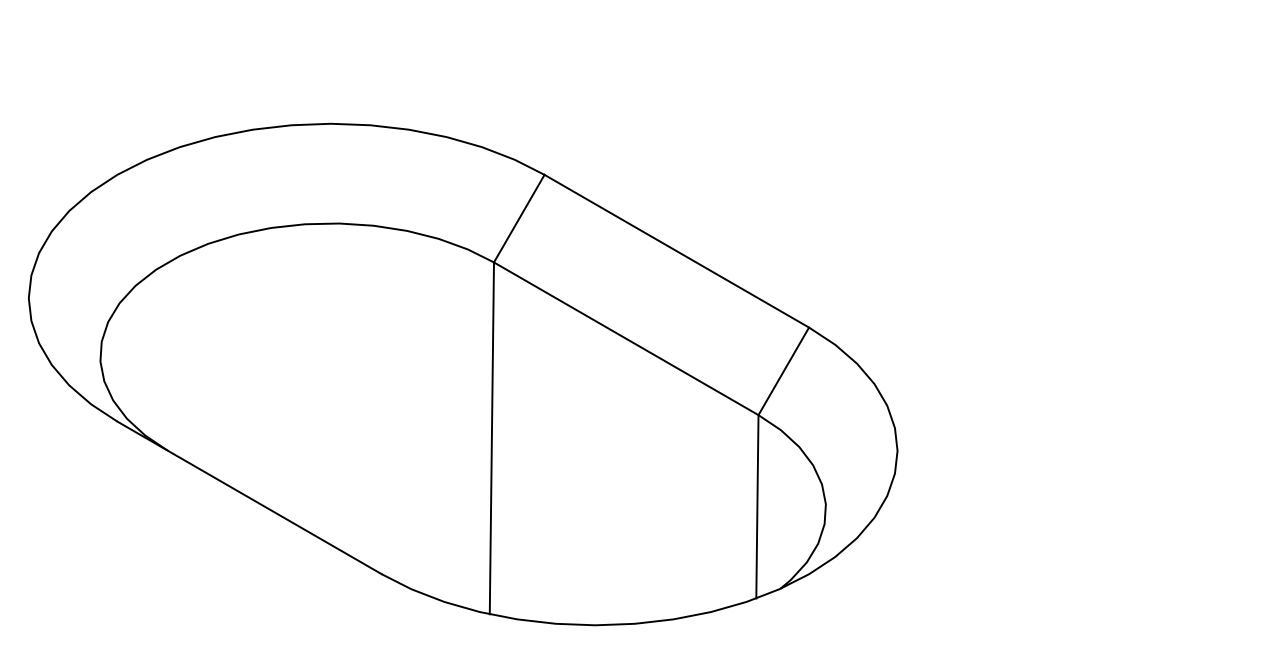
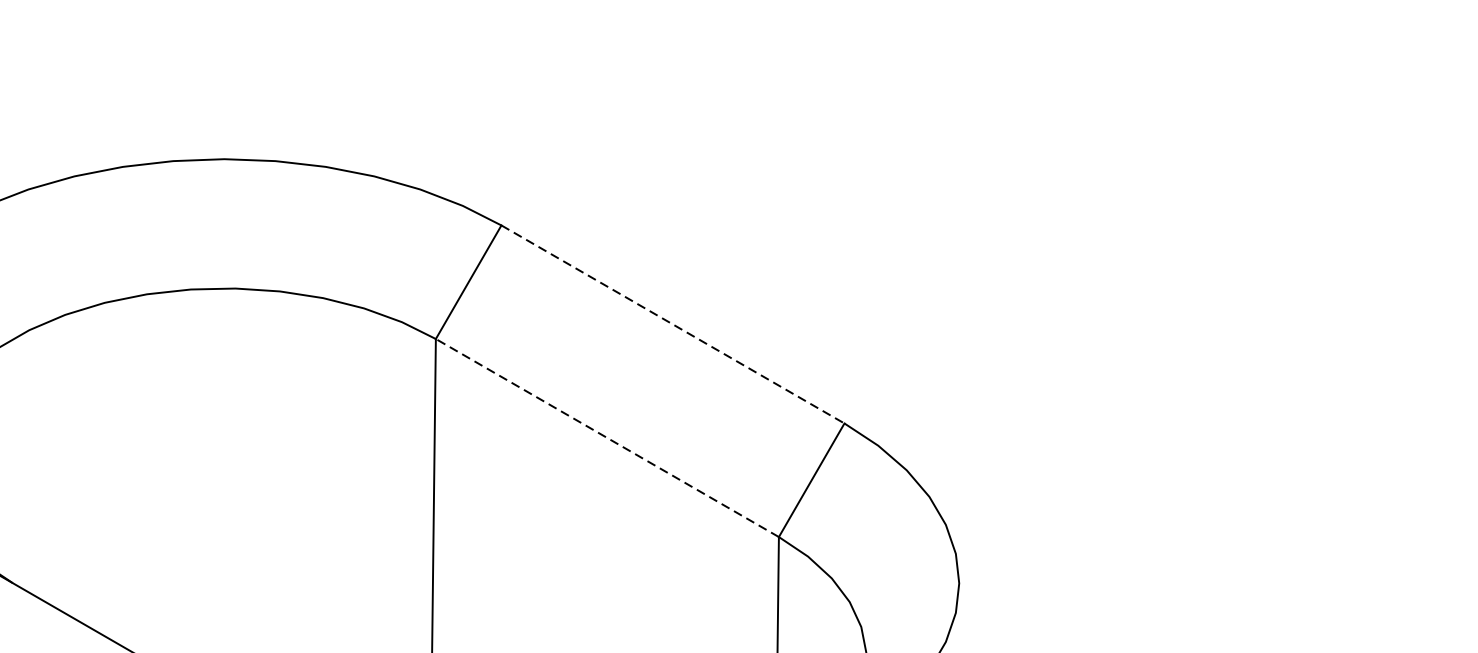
line: (676, 251) -> (672, 324), solid -> dashed
line: (626, 338) -> (607, 437), solid -> dashed

